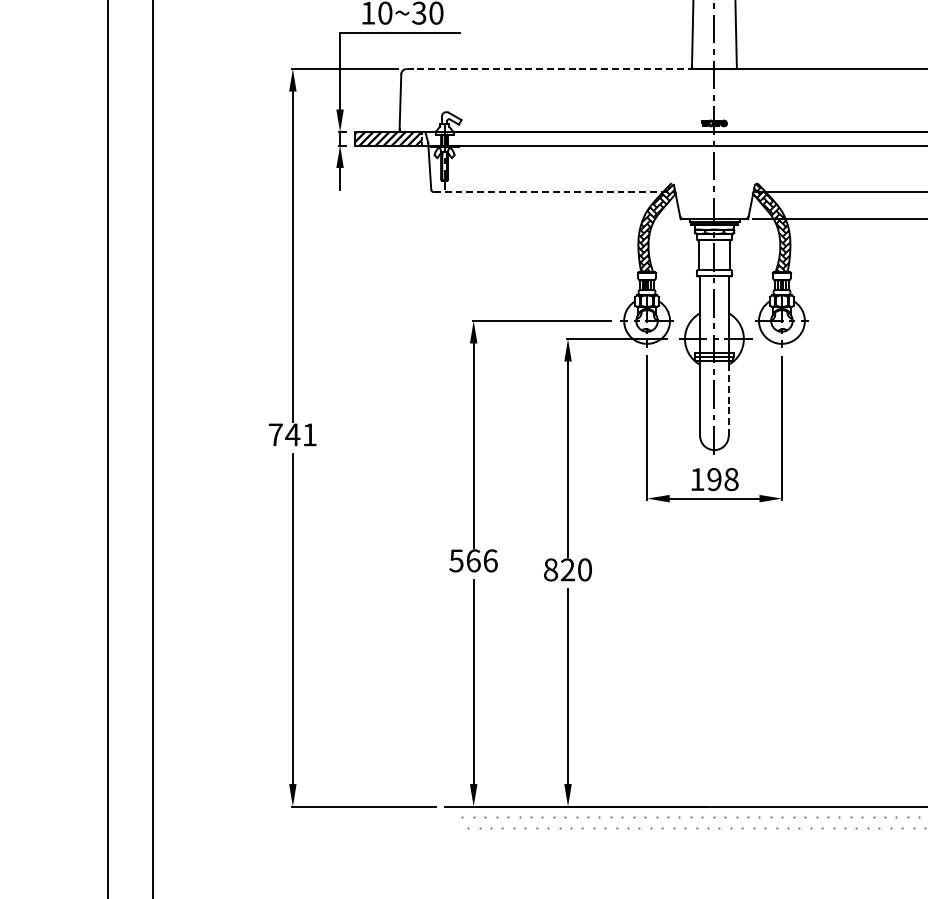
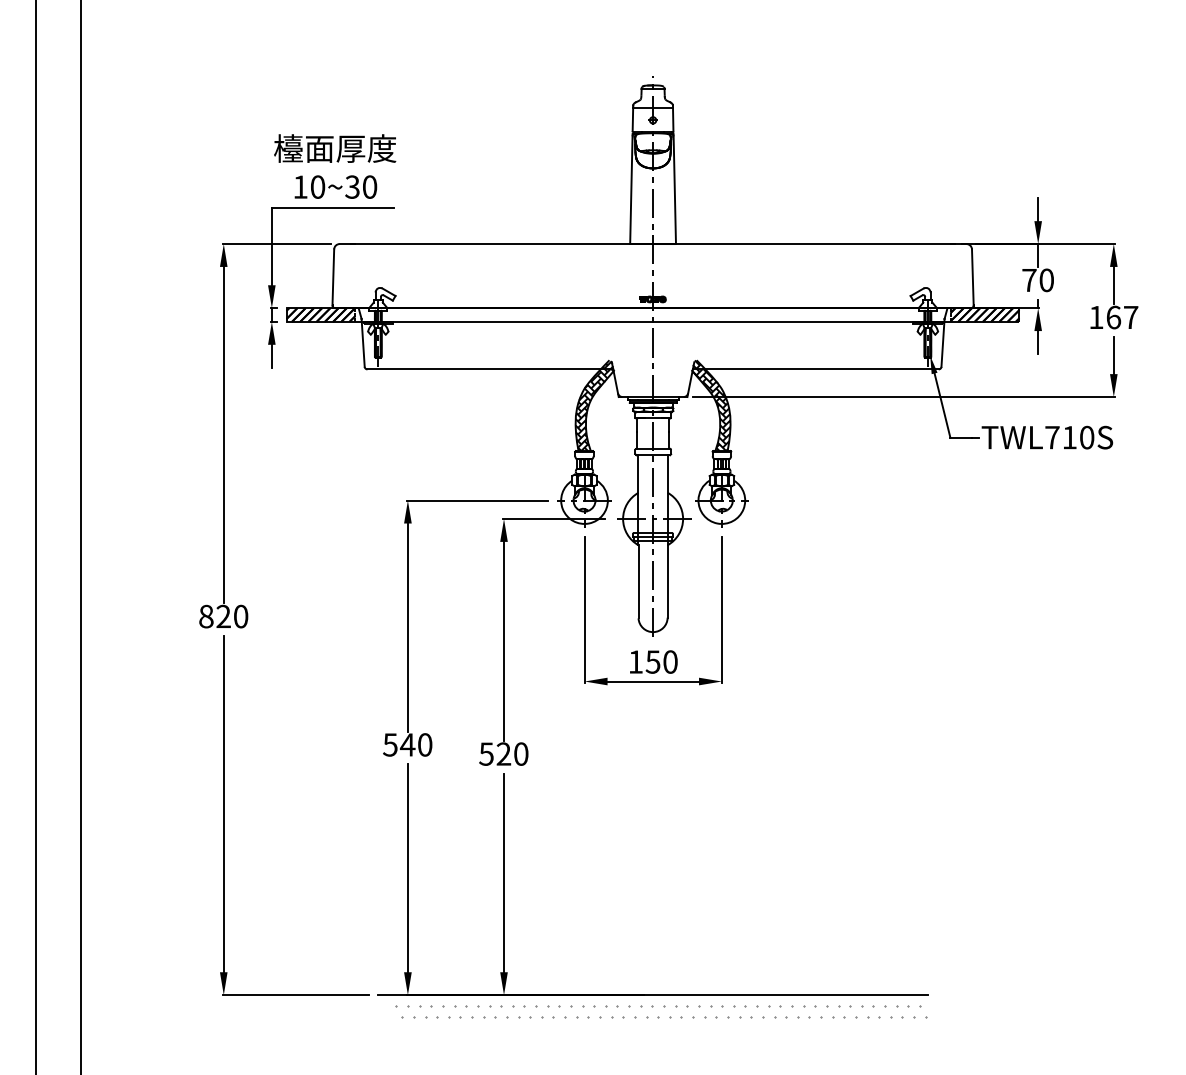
line: (560, 69) -> (496, 244), dashed -> solid
line: (554, 192) -> (490, 369), dashed -> solid
line: (728, 399) -> (667, 580), dashed -> solid
text: (292, 434) -> (223, 616), 741 -> 820
text: (722, 478) -> (661, 661), 198 -> 150
text: (481, 560) -> (415, 744), 566 -> 540
text: (550, 569) -> (486, 753), 820 -> 520

